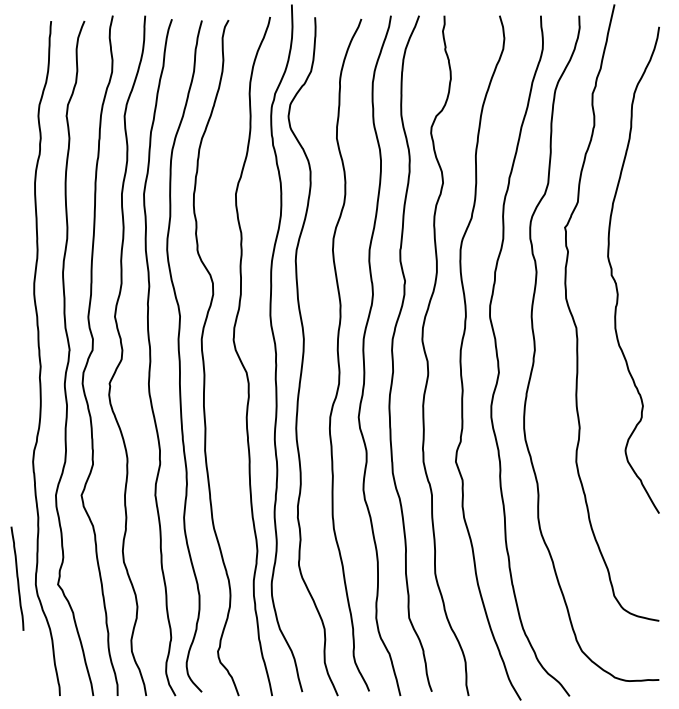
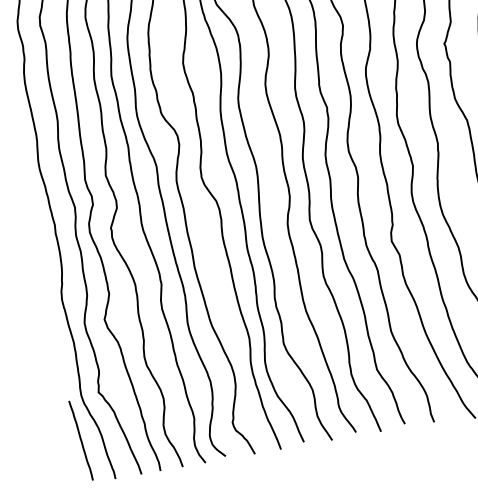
line: (17, 578) -> (81, 440), moved

